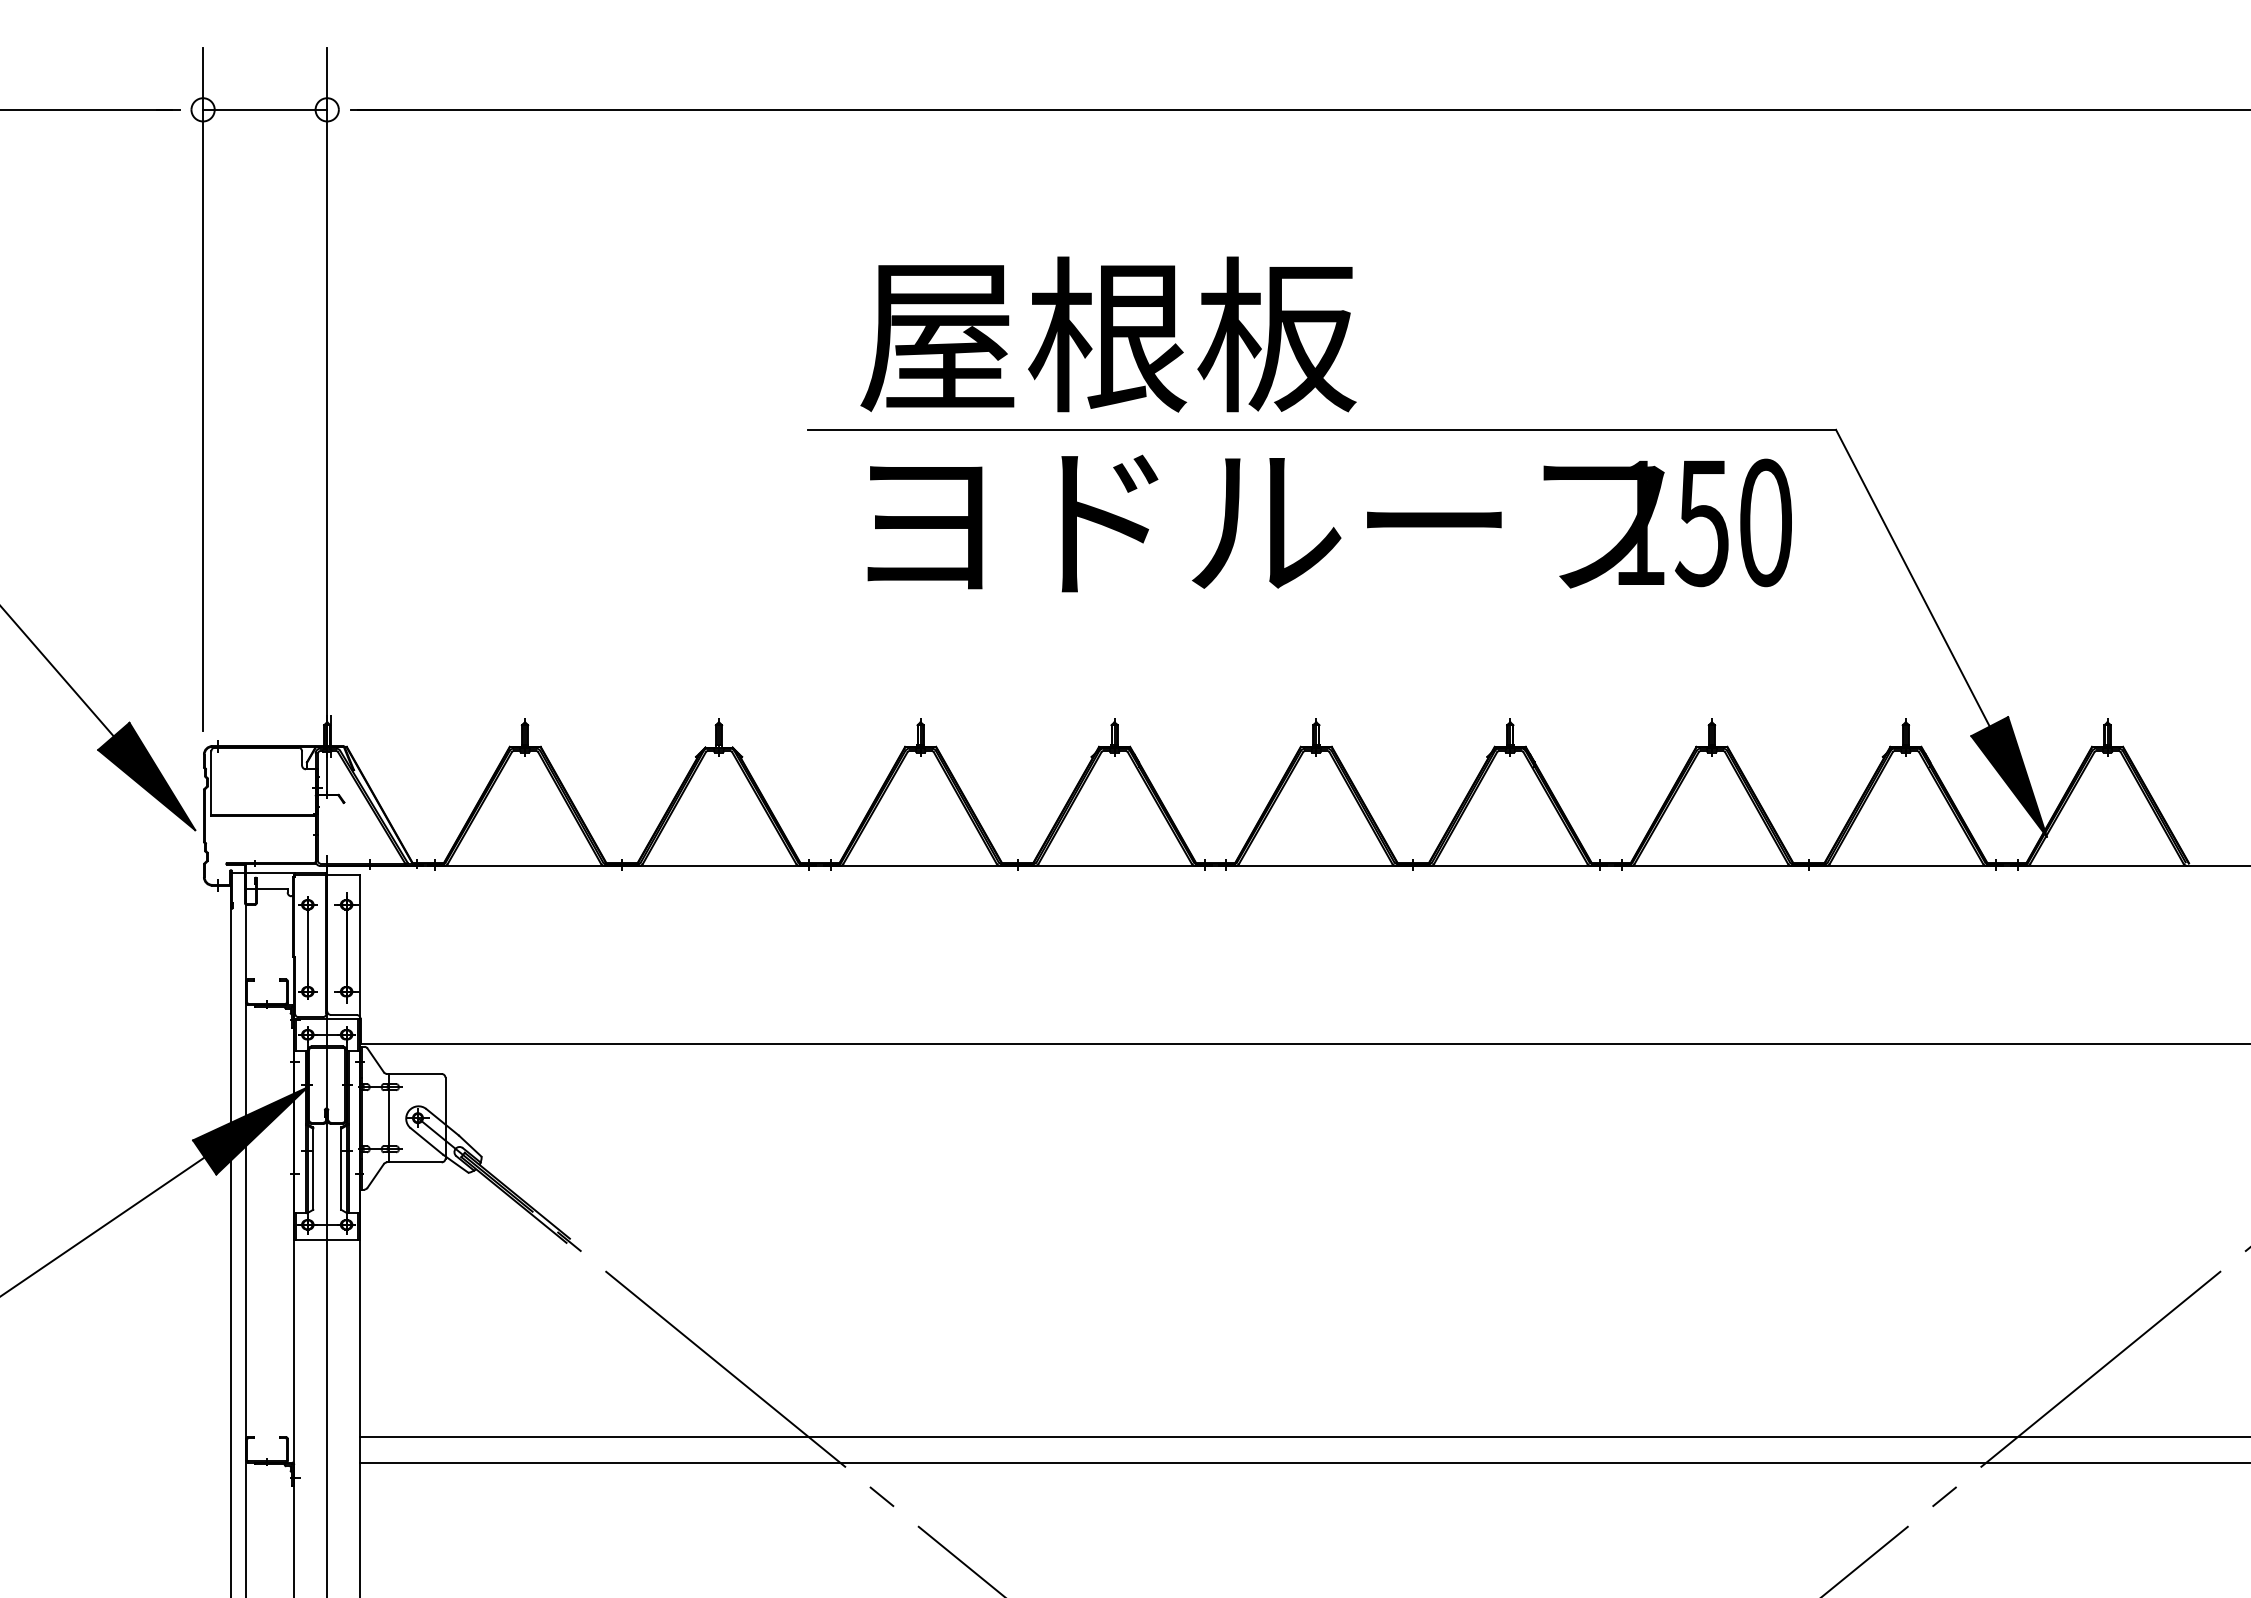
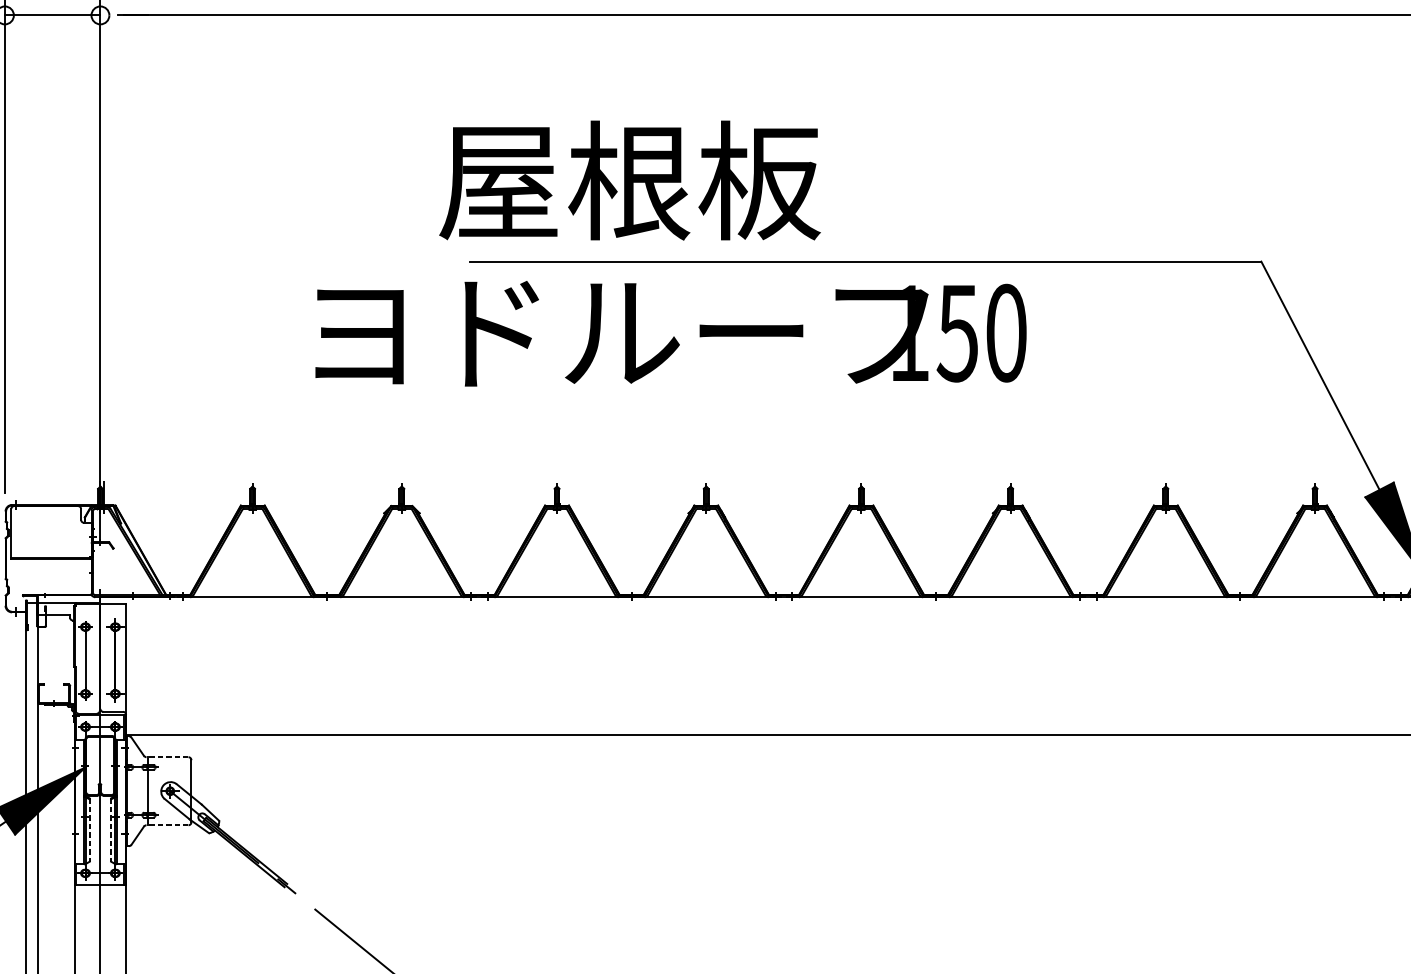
text: (1108, 334) -> (630, 180), moved
text: (1329, 523) -> (670, 333), moved
line: (413, 1073) -> (166, 756), solid -> dashed
line: (413, 1162) -> (166, 825), solid -> dashed
line: (313, 1169) -> (89, 830), solid -> dashed
line: (341, 1169) -> (111, 830), solid -> dashed

